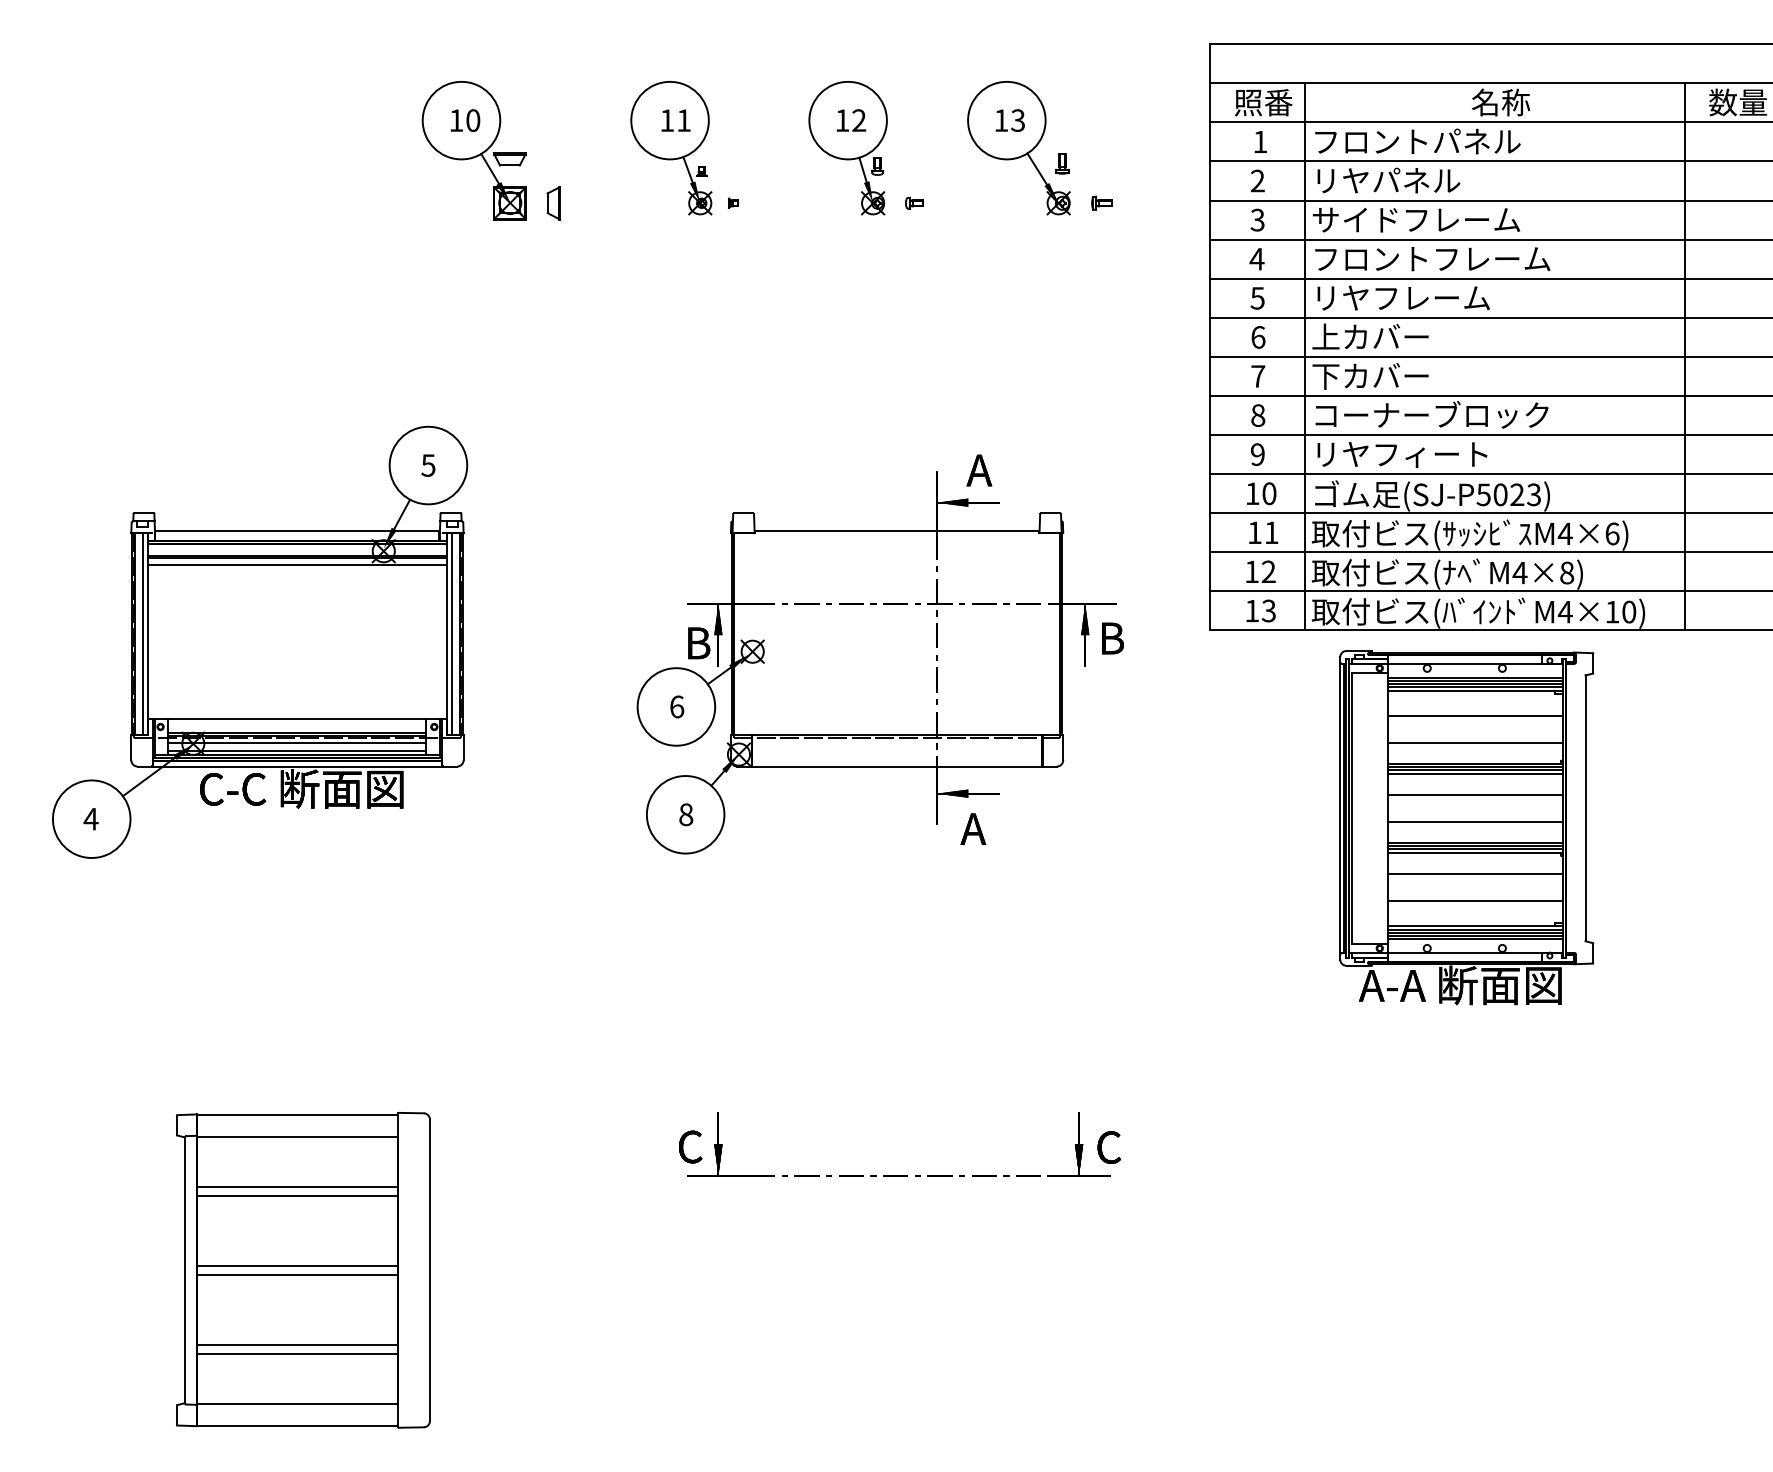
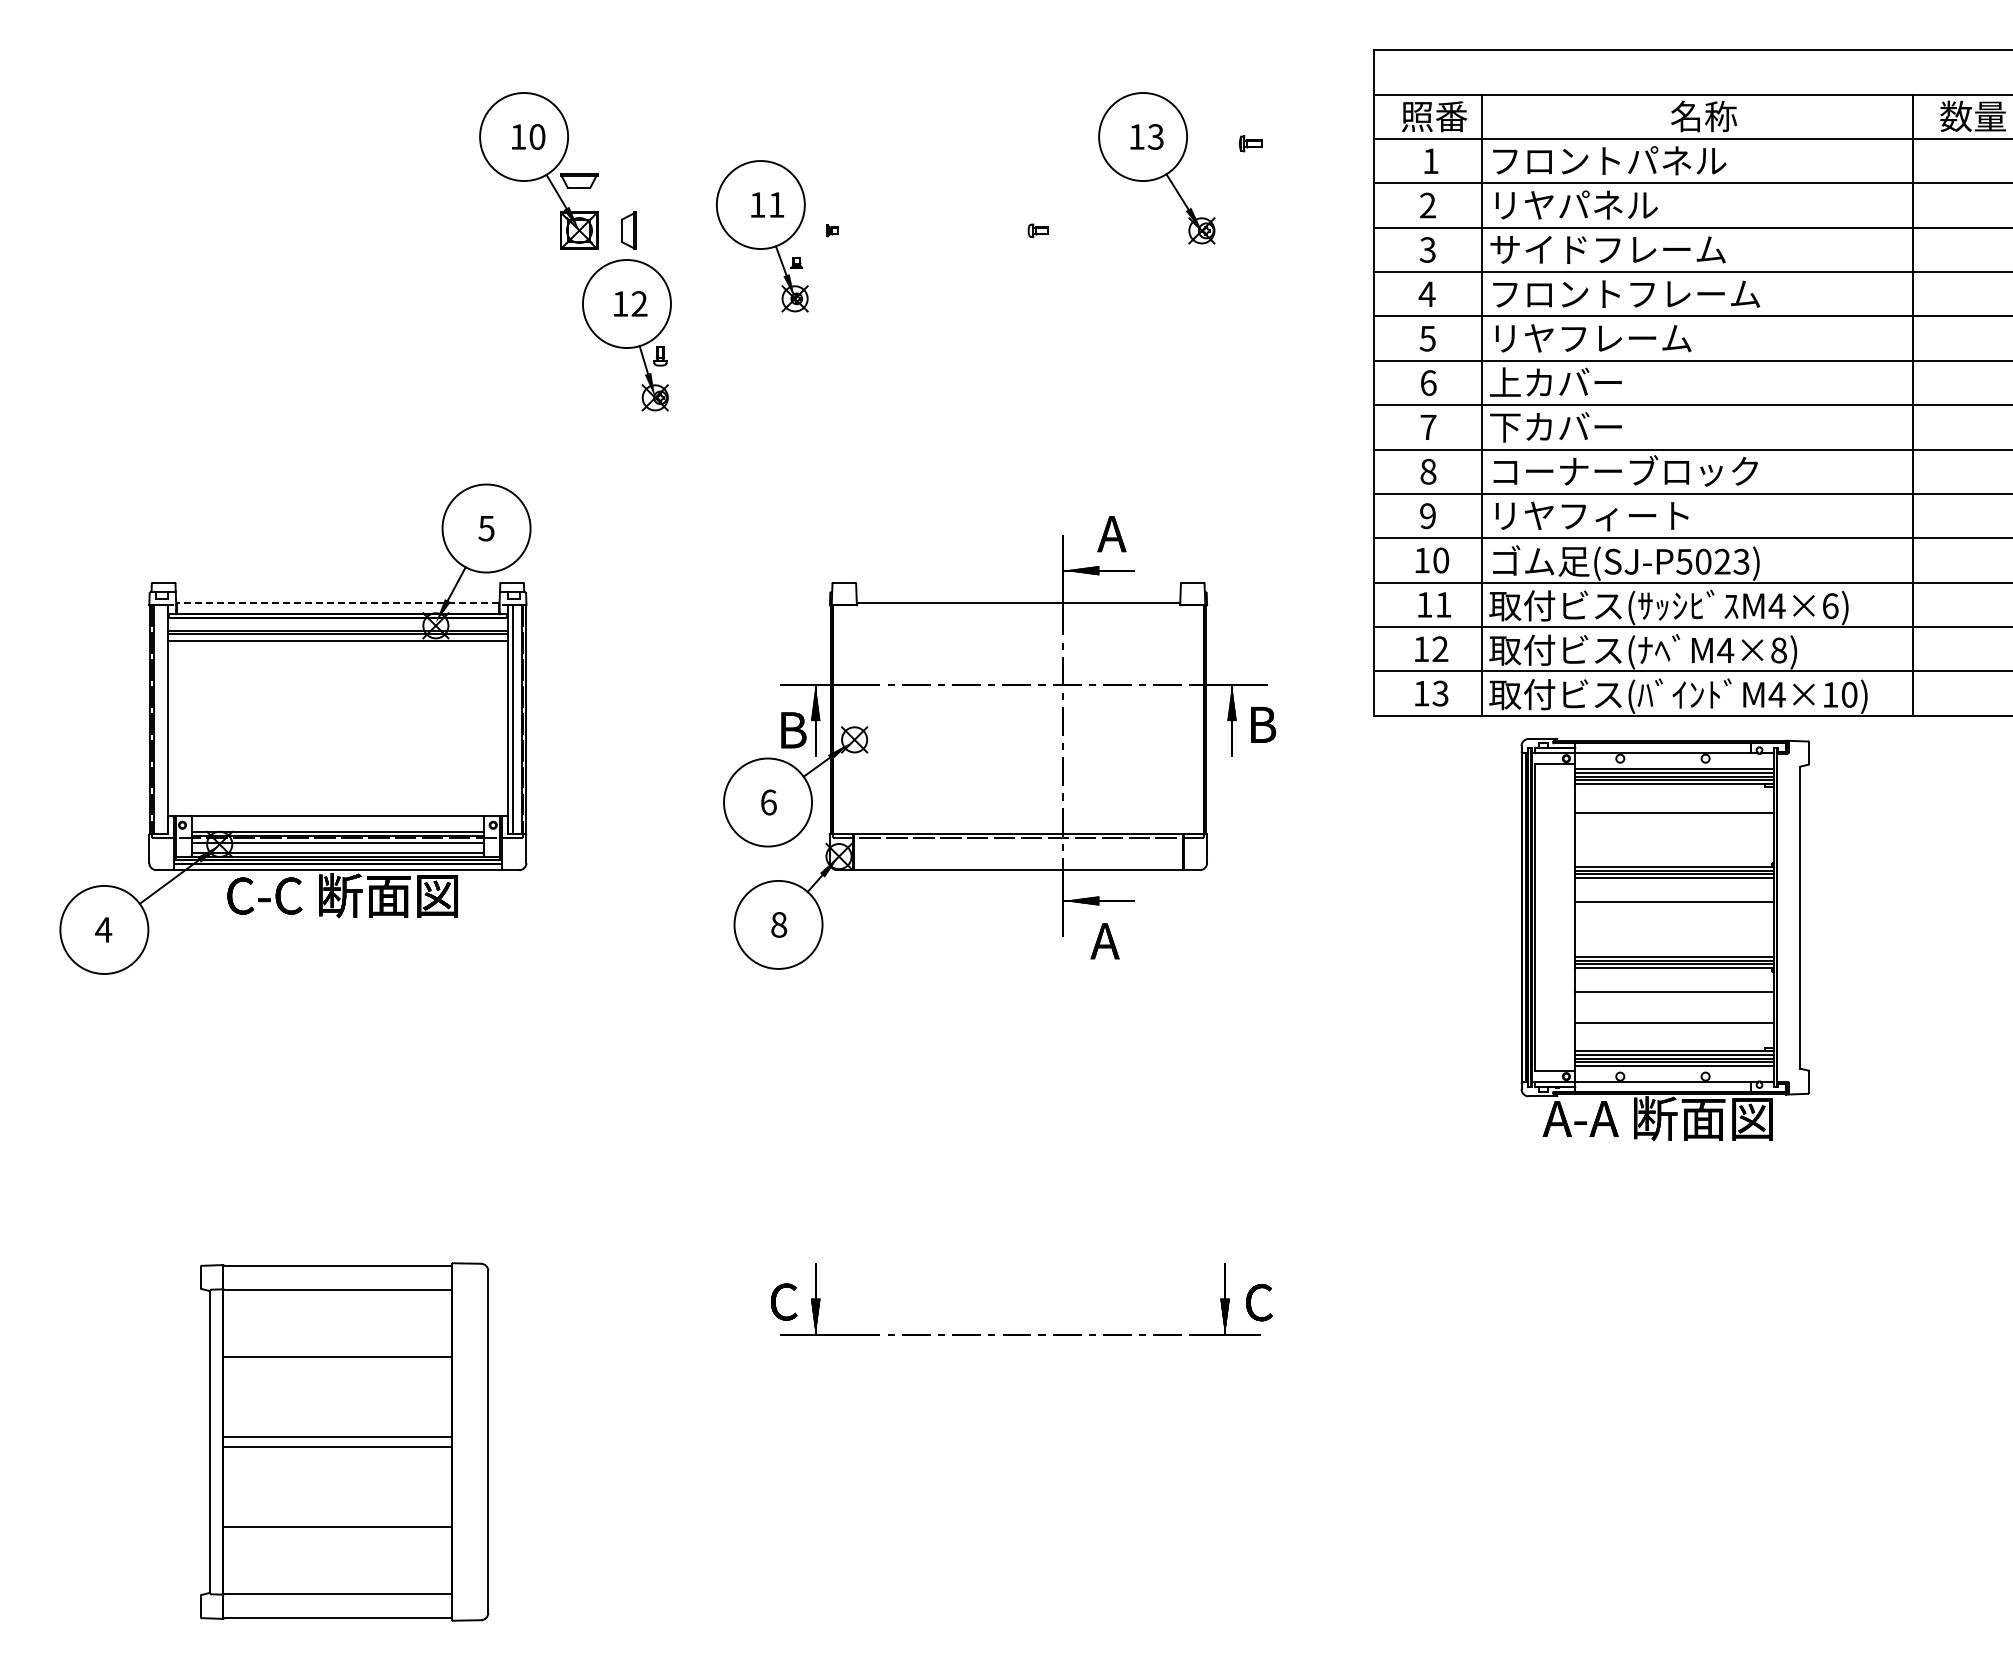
part: (671, 148) -> (762, 236), moved
part: (847, 148) -> (626, 335), moved
part: (1061, 164) -> (1205, 186), removed
part: (1101, 202) -> (1250, 143), moved
line: (297, 530) -> (337, 602), solid -> dashed
line: (142, 633) -> (162, 719), removed
line: (1475, 743) -> (1674, 843), removed
line: (1475, 821) -> (1674, 932), removed
line: (297, 1187) -> (337, 1347), removed
line: (297, 1353) -> (337, 1536), removed

